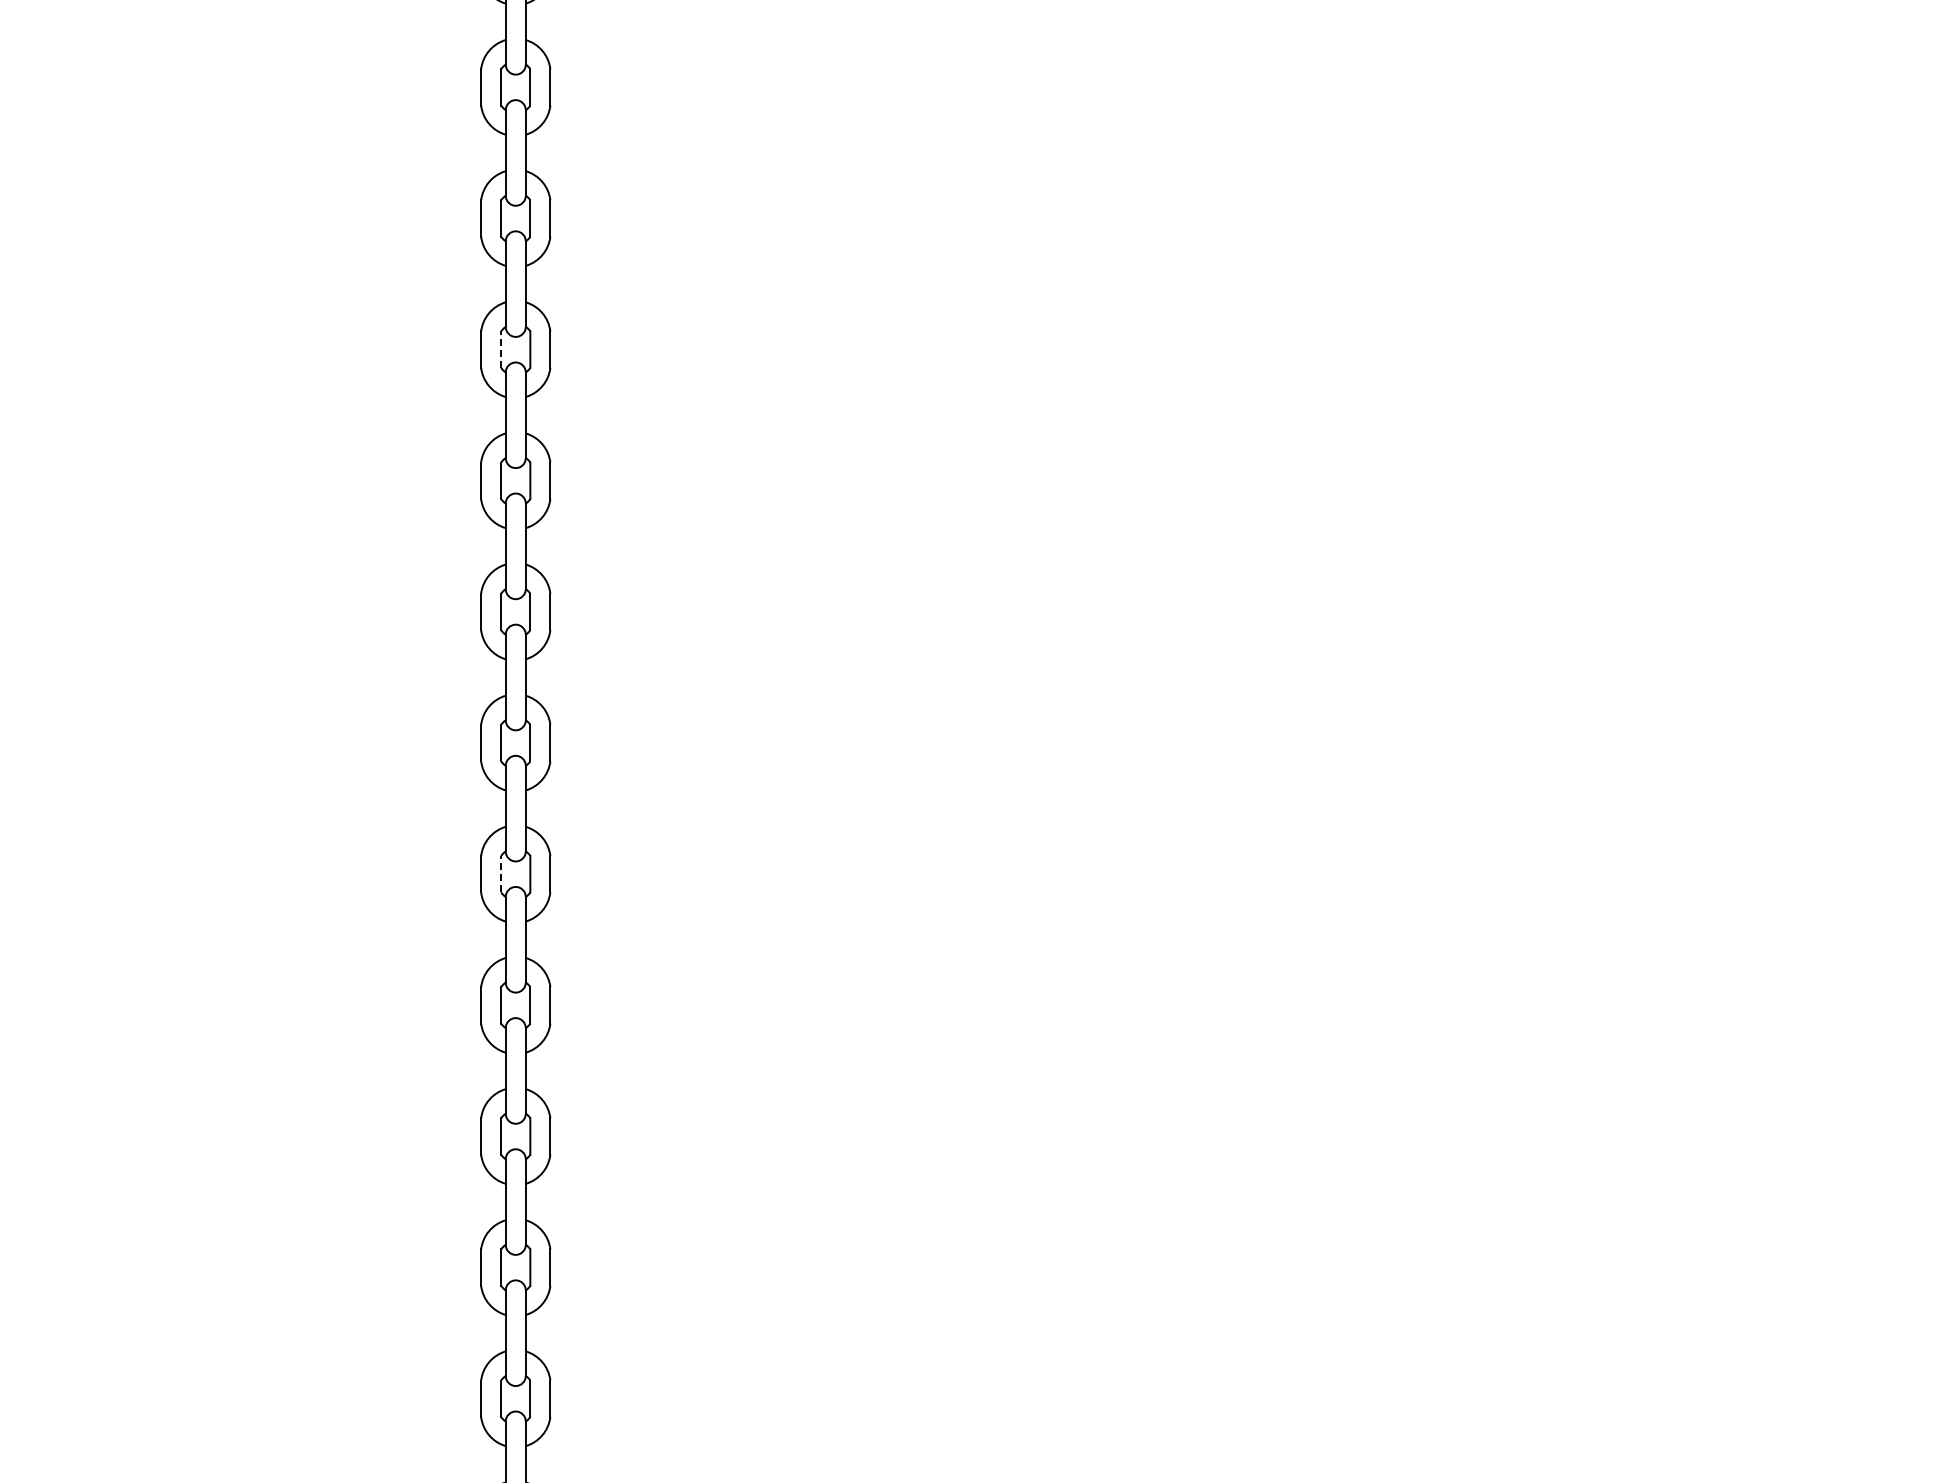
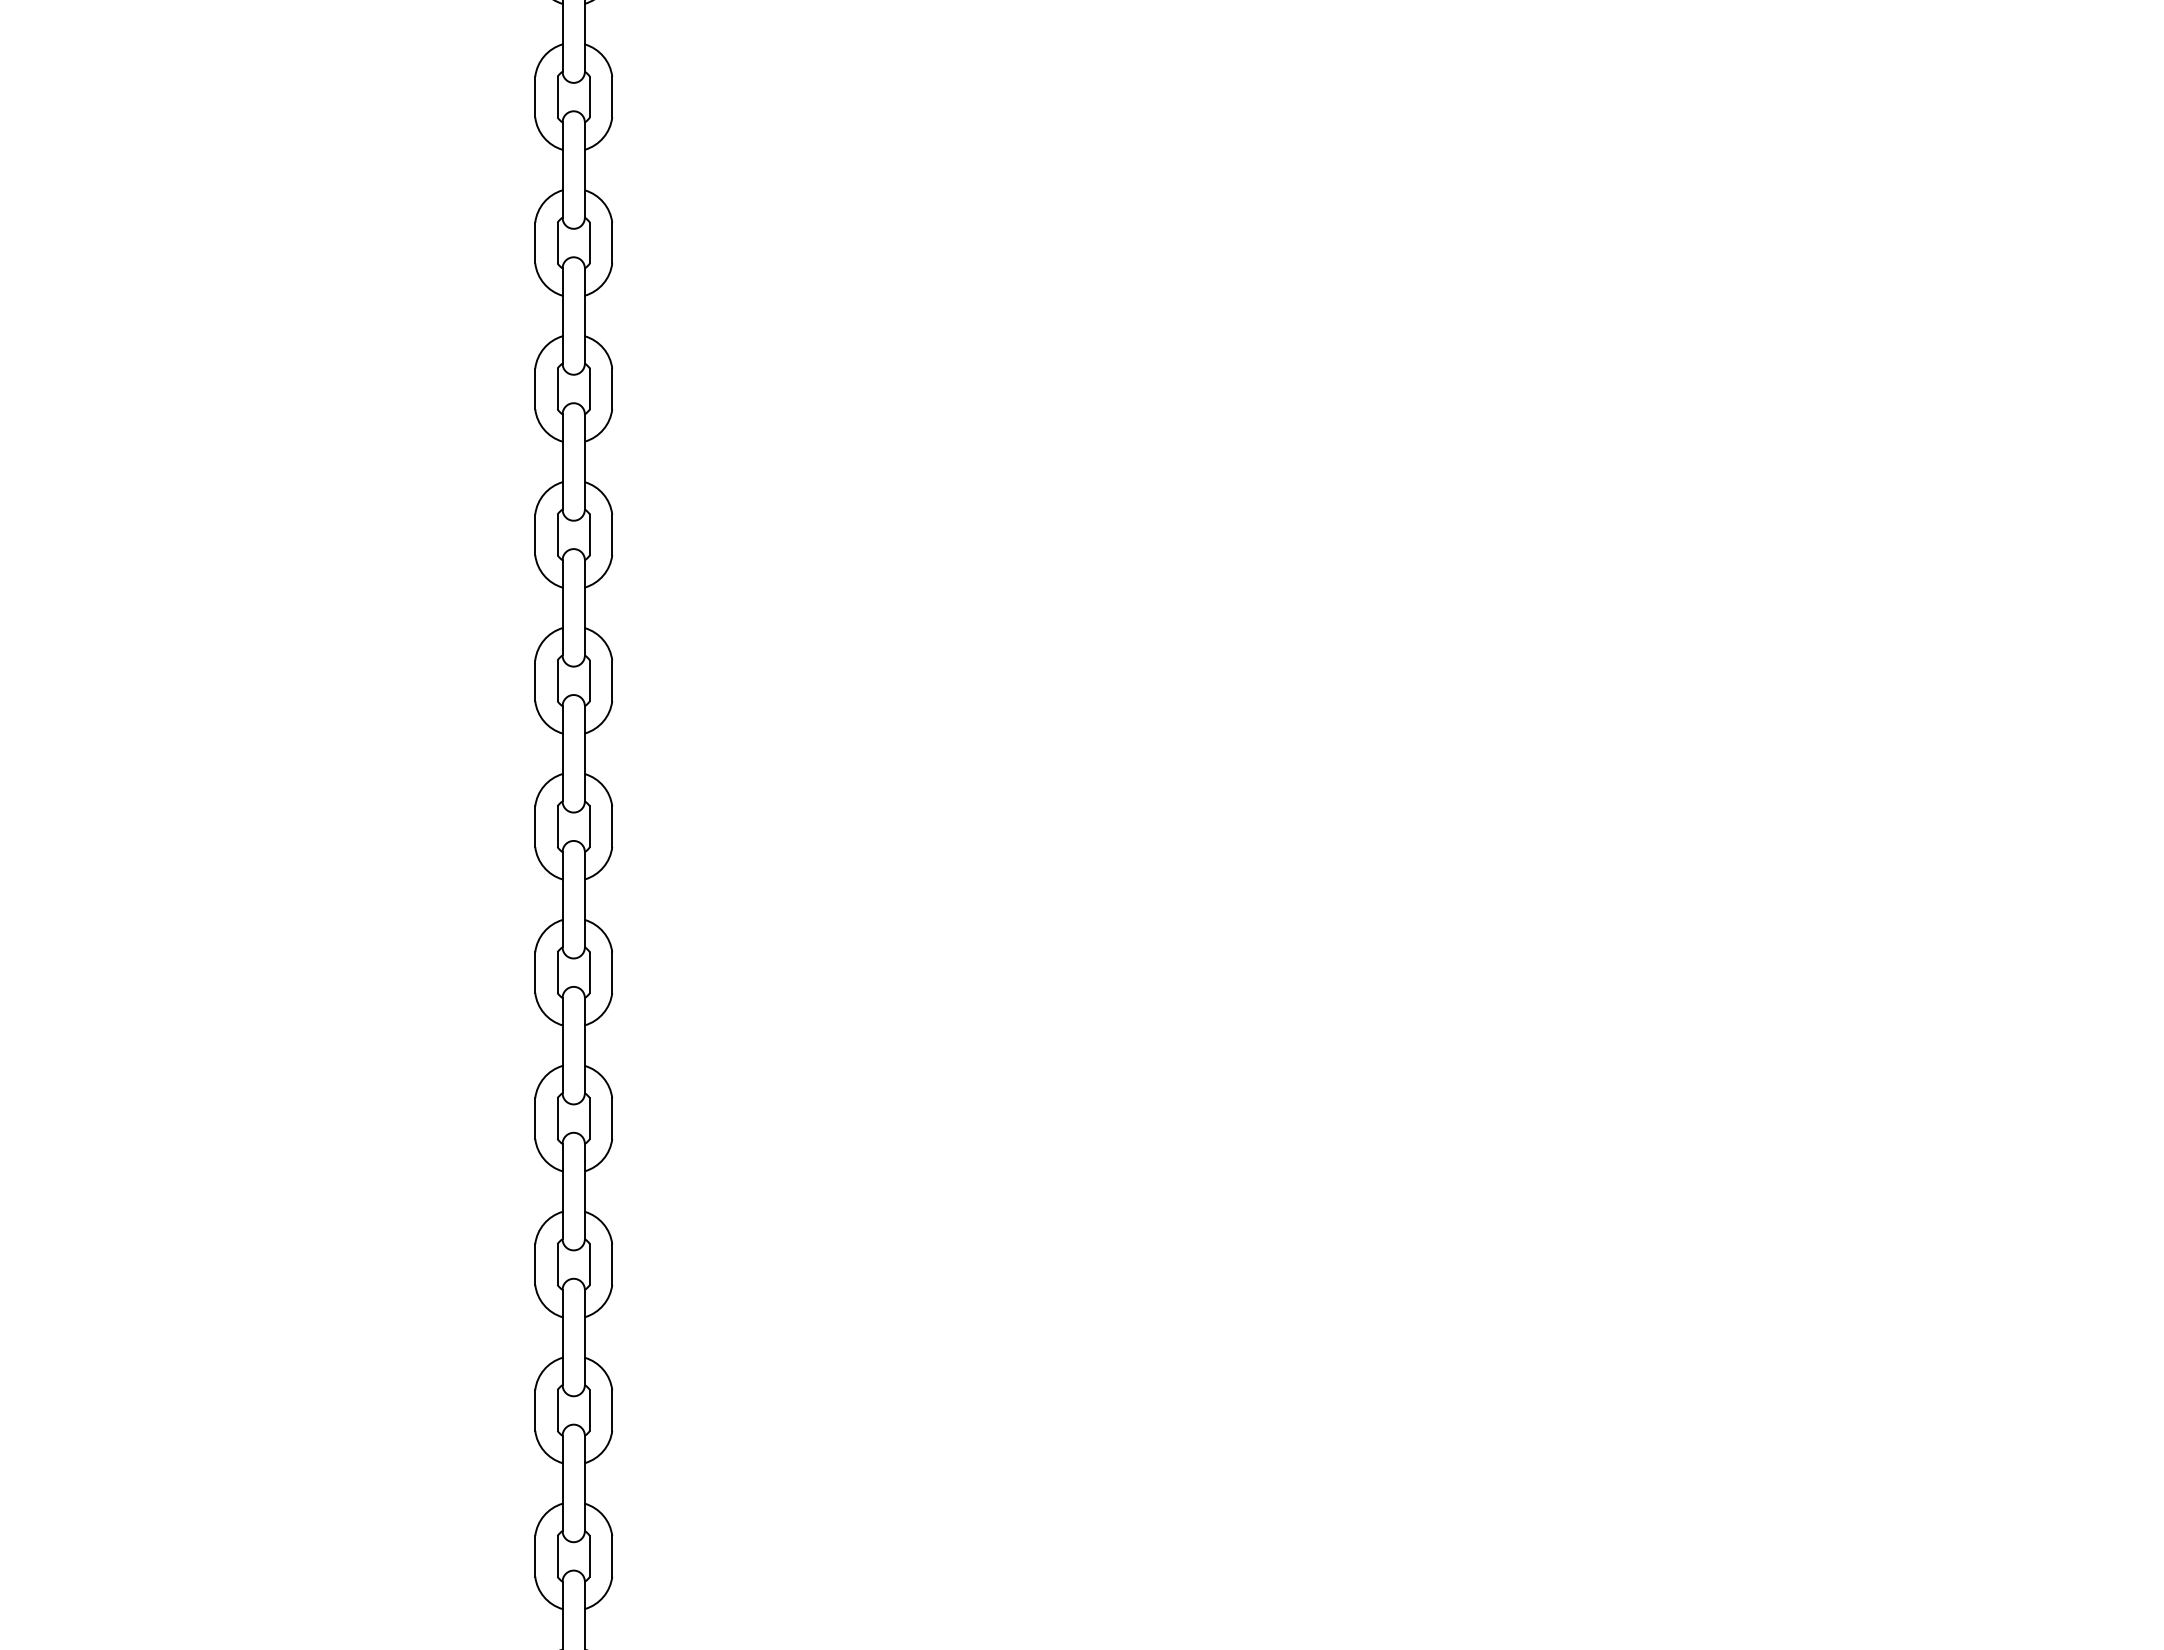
line: (501, 349) -> (557, 388), dashed -> solid
line: (501, 873) -> (557, 971), dashed -> solid

